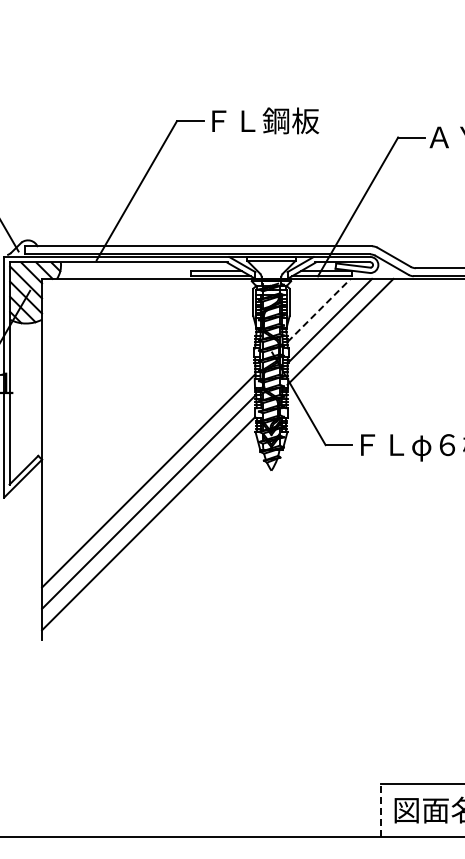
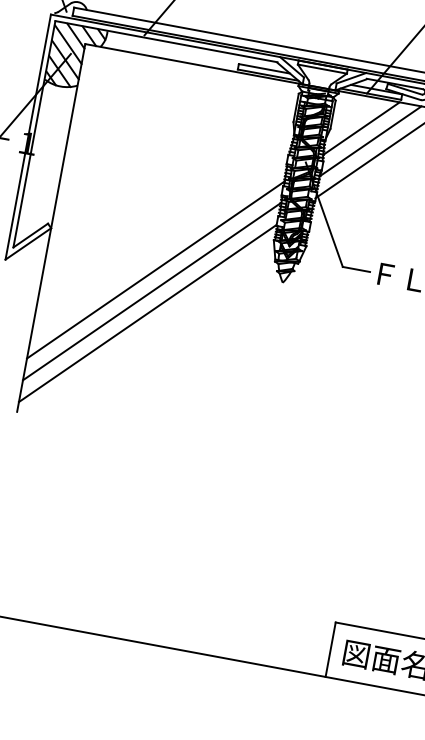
line: (319, 310) -> (361, 128), dashed -> solid
line: (381, 810) -> (330, 649), dashed -> solid

